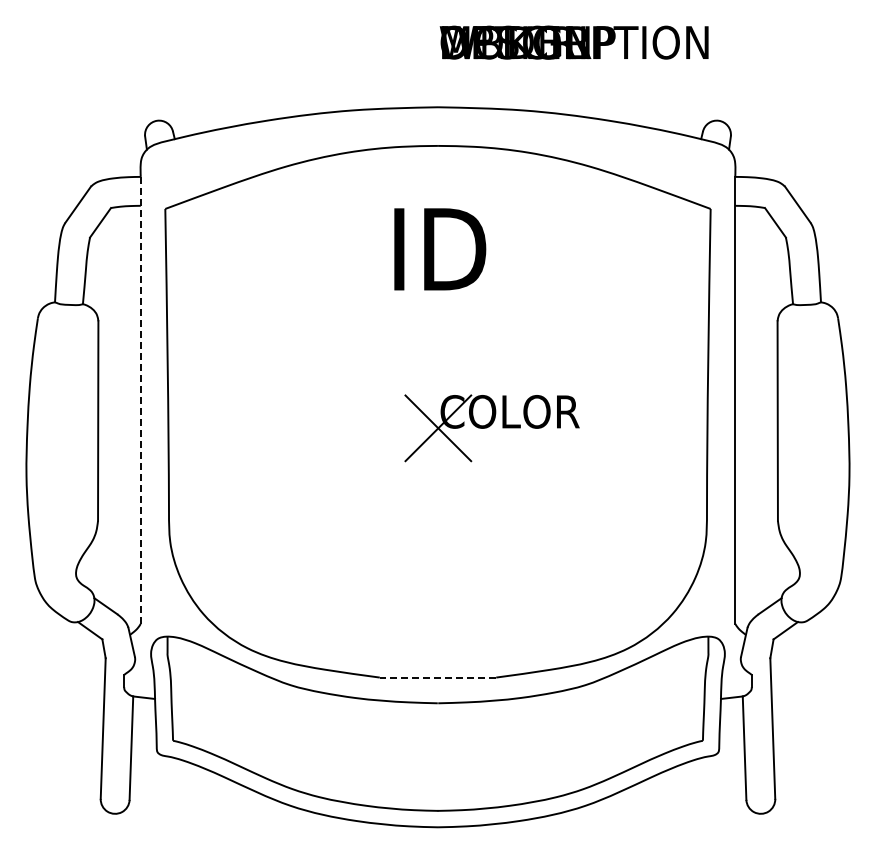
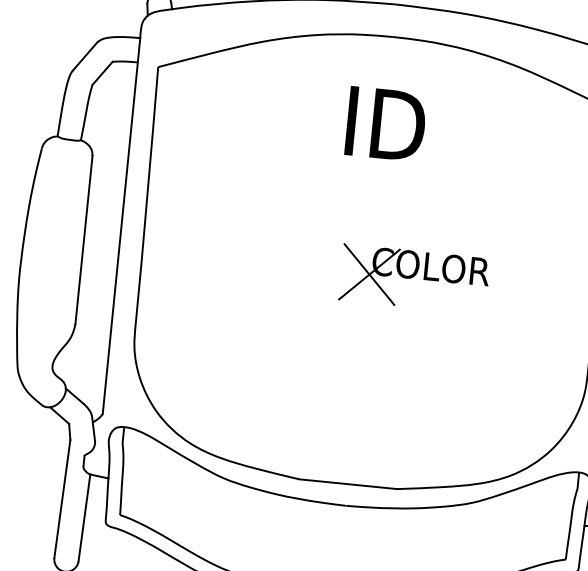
line: (140, 400) -> (121, 226), dashed -> solid
line: (437, 677) -> (347, 484), dashed -> solid

